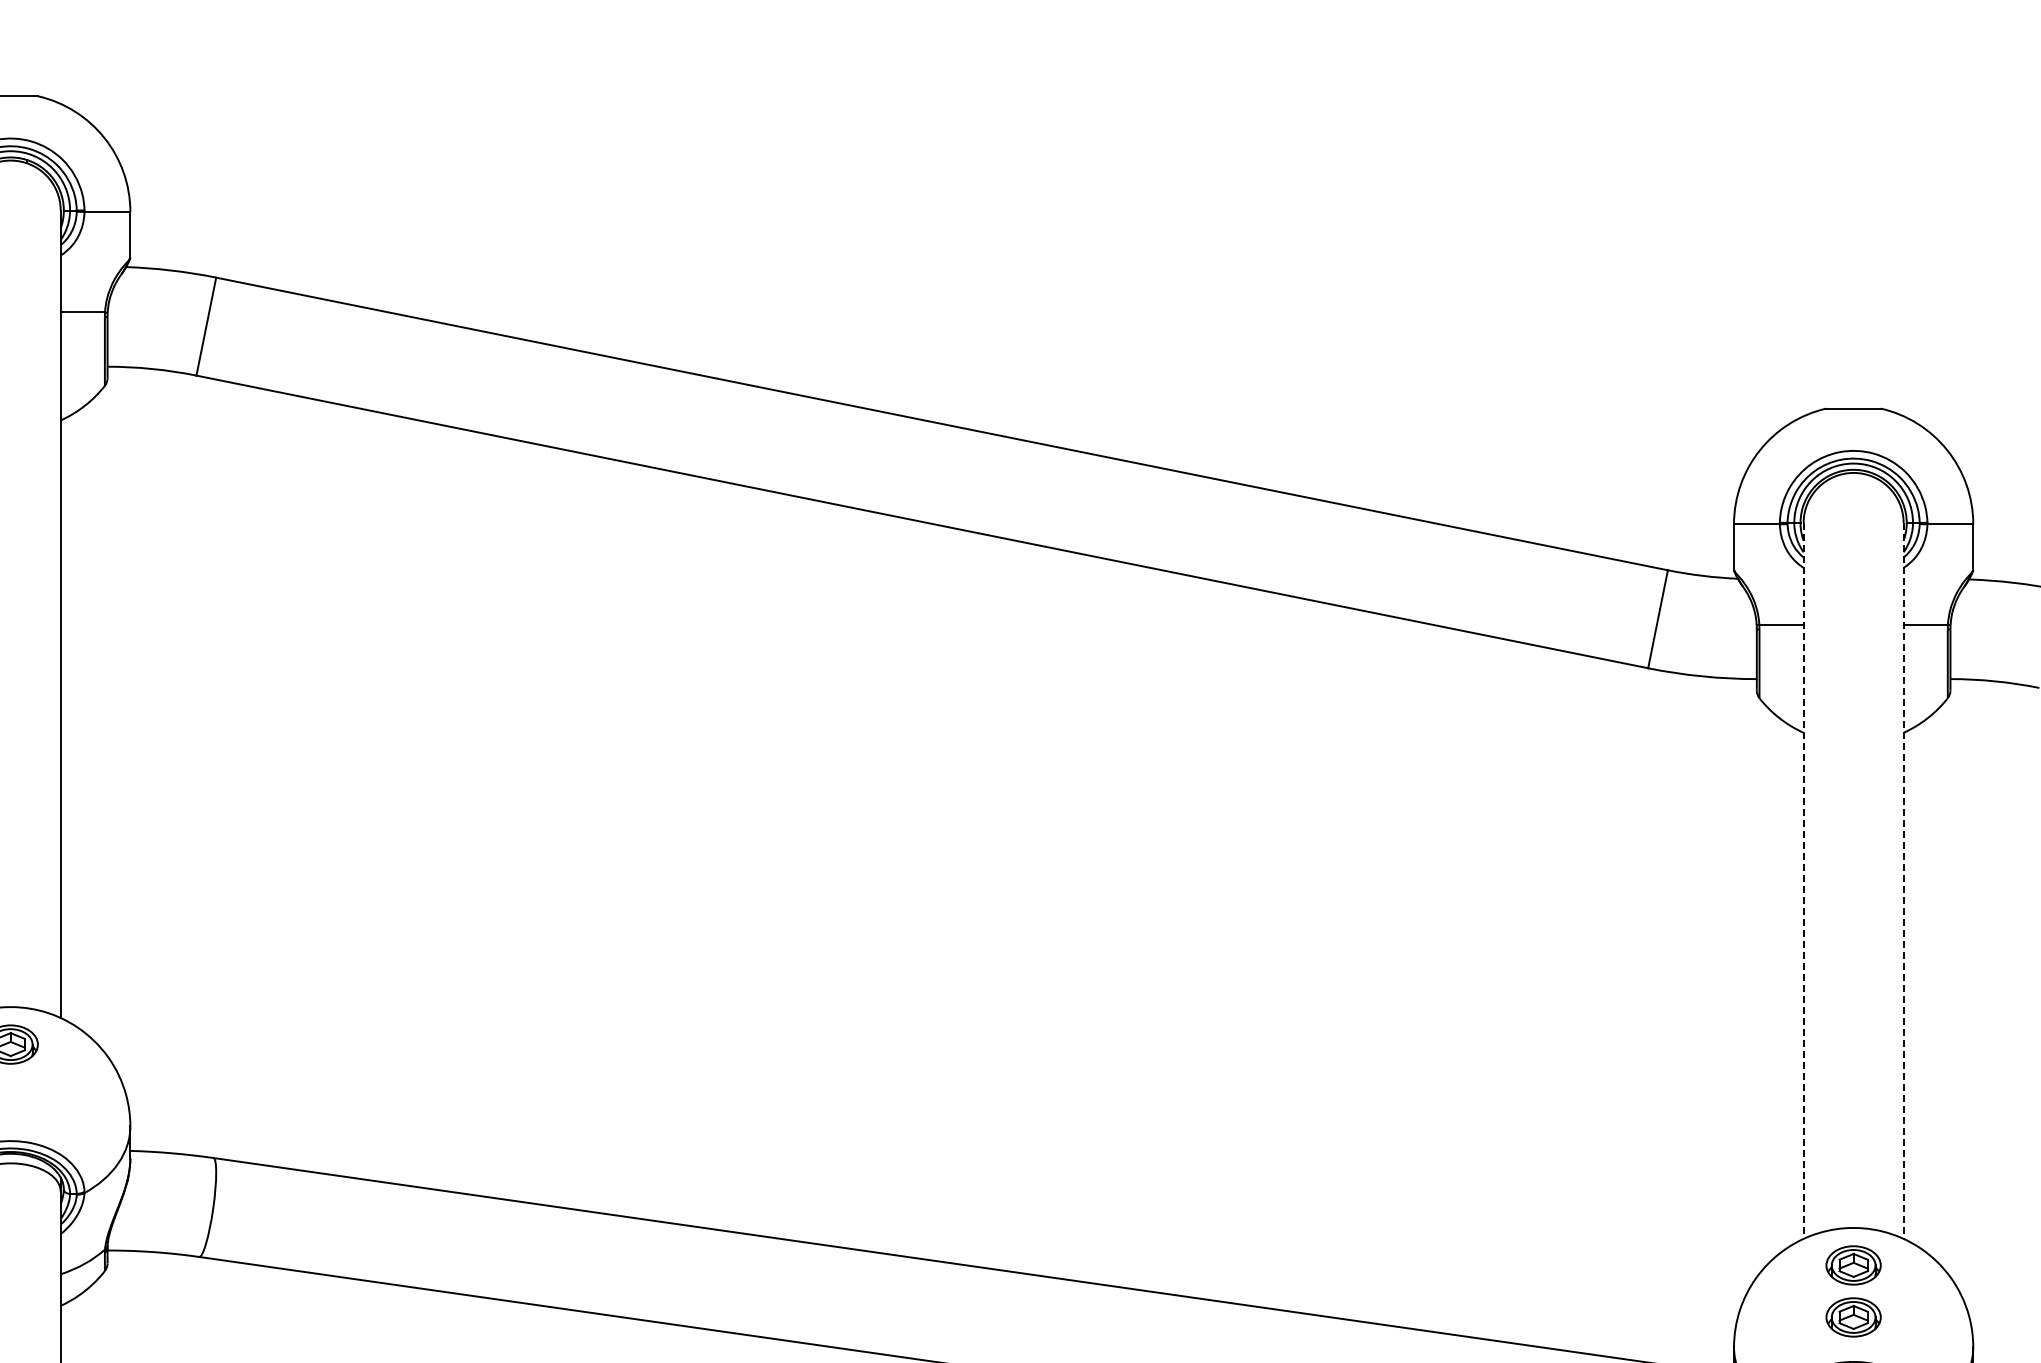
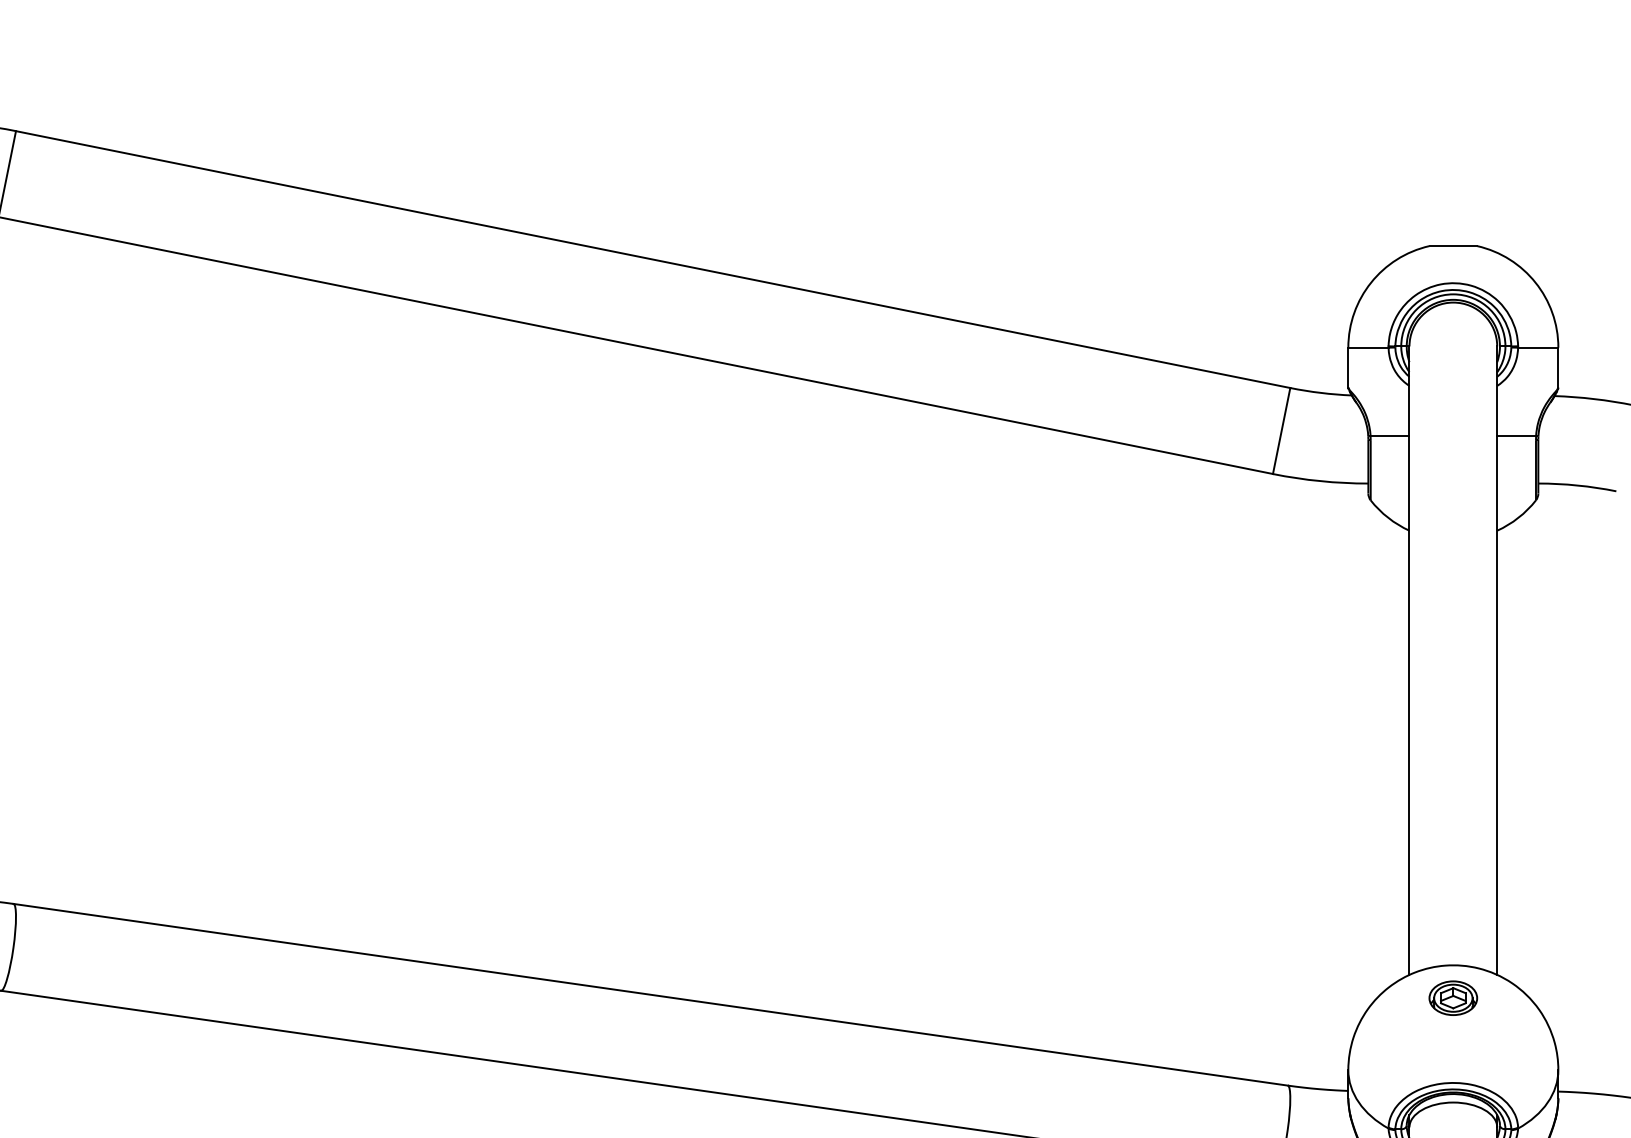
line: (1803, 880) -> (1409, 660), dashed -> solid
line: (1903, 880) -> (1497, 660), dashed -> solid
part: (1853, 1317) -> (1453, 1043), removed

